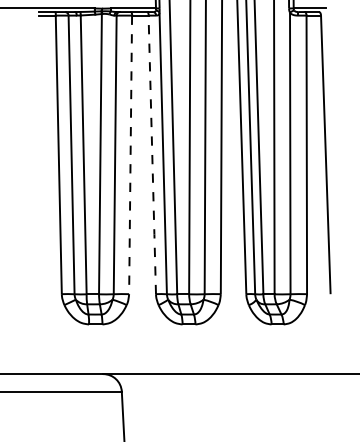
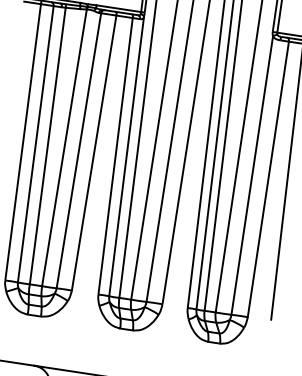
line: (130, 155) -> (93, 153), dashed -> solid
line: (152, 155) -> (115, 156), dashed -> solid

